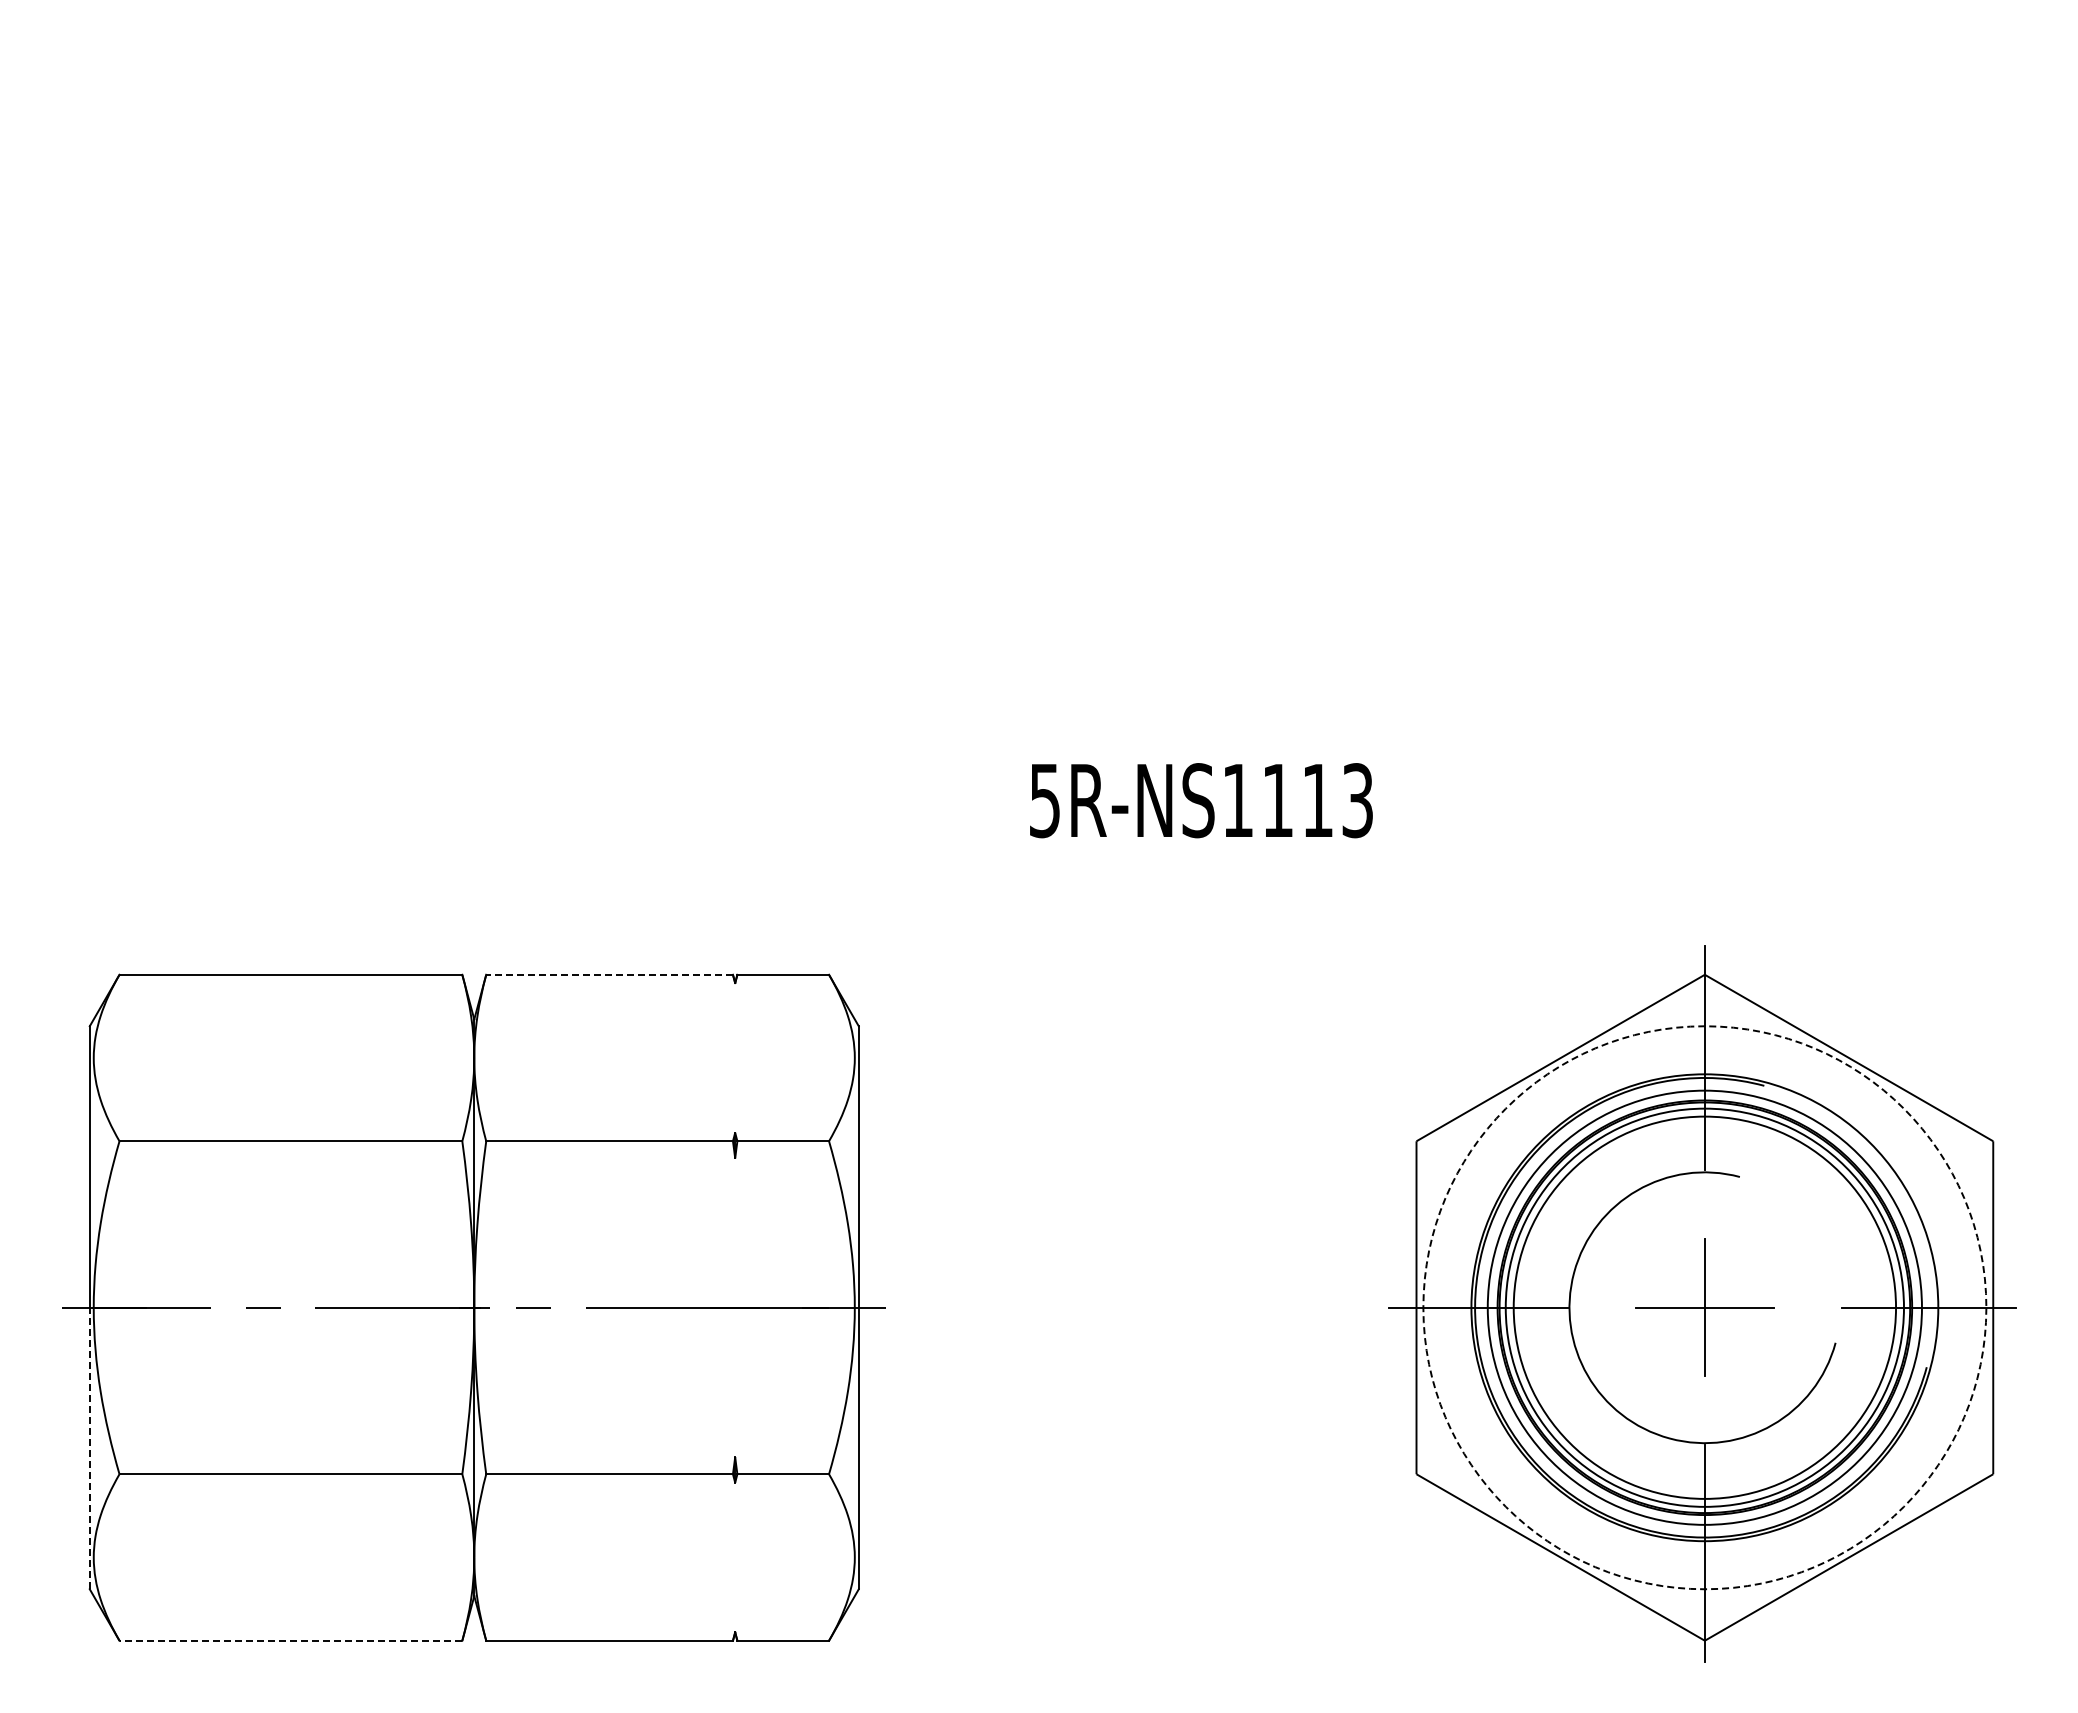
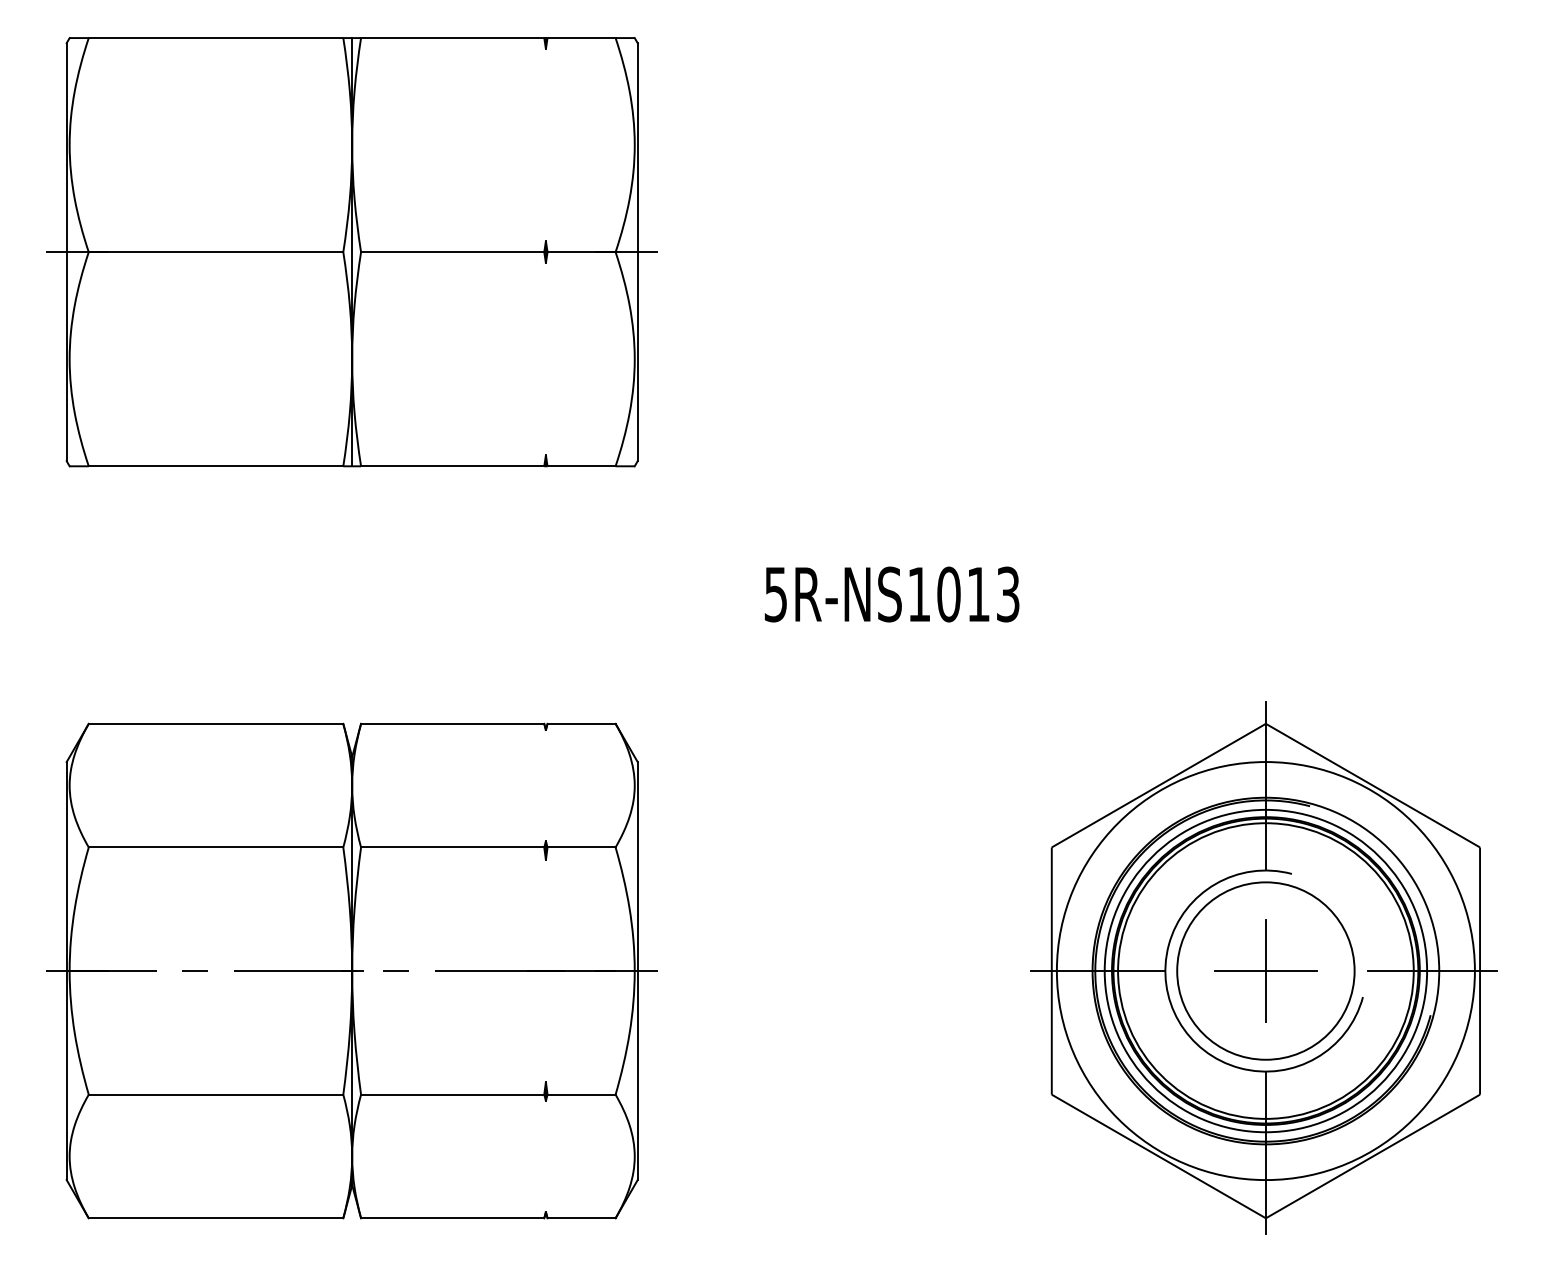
part: (473, 339) -> (351, 252), added
text: (1277, 800) -> (948, 594), 5R-NS1113 -> 5R-NS1013
line: (609, 974) -> (452, 723), dashed -> solid
circle: (1704, 1307) -> (1265, 970), dashed -> solid
circle: (1704, 1307) -> (1265, 970), size x0.62
line: (89, 1448) -> (66, 1075), dashed -> solid
line: (290, 1640) -> (215, 1218), dashed -> solid

